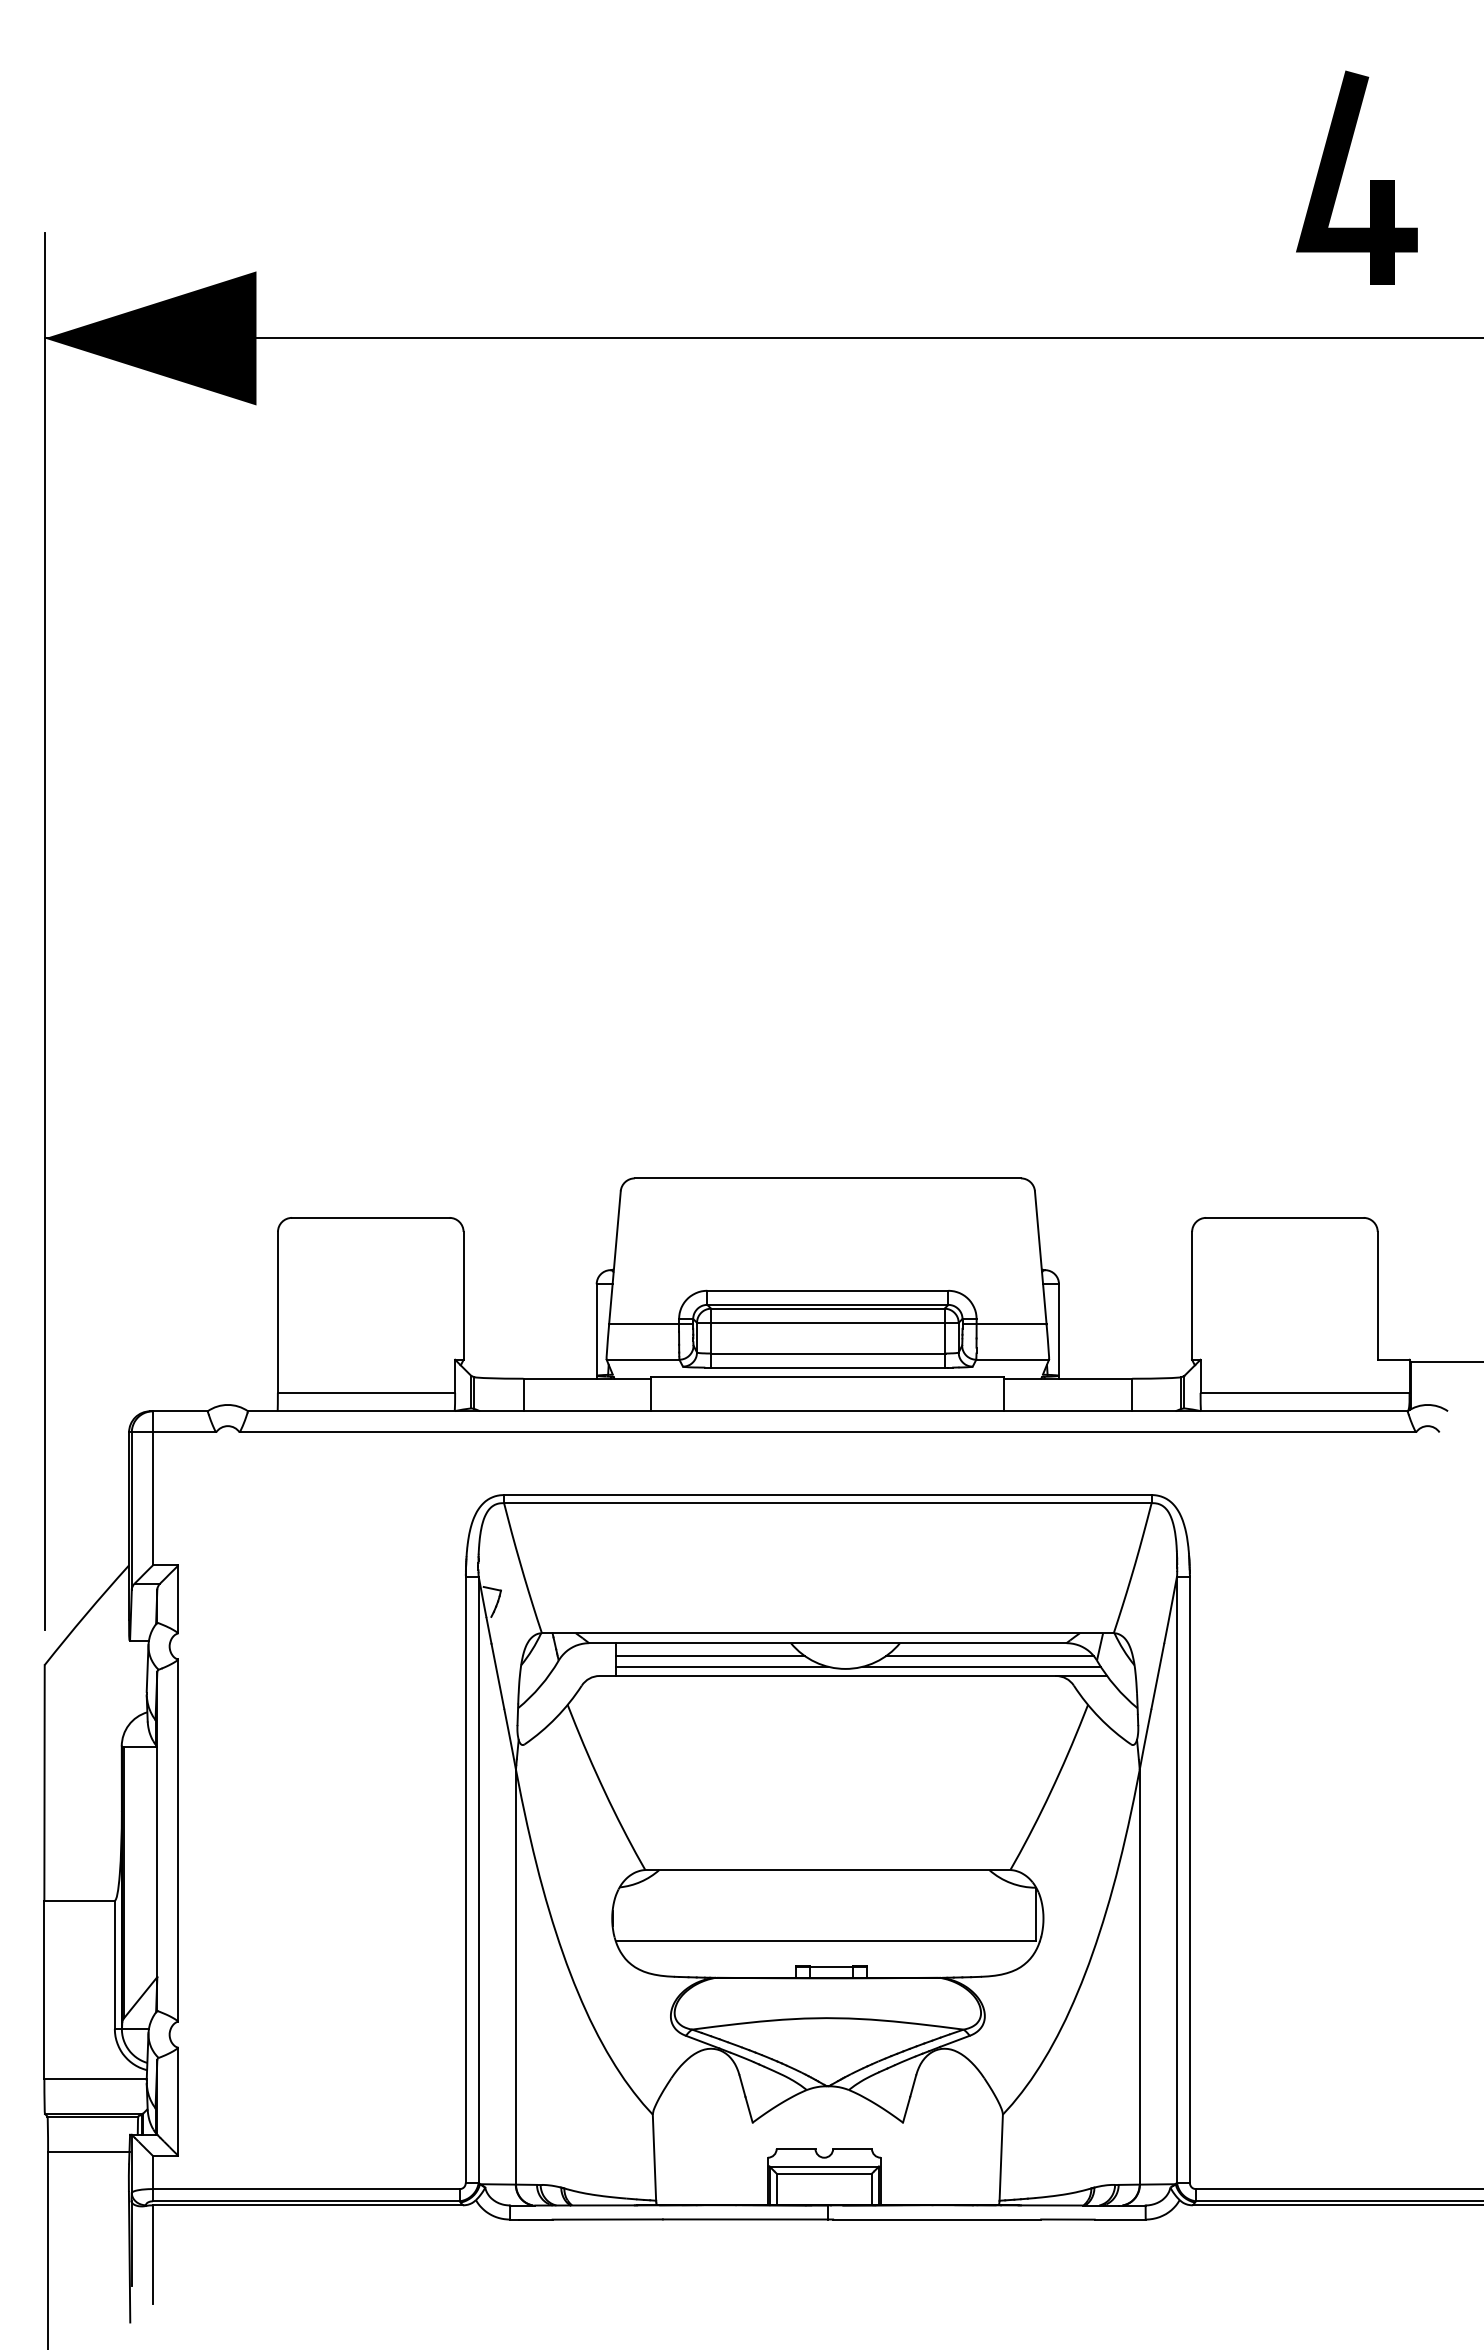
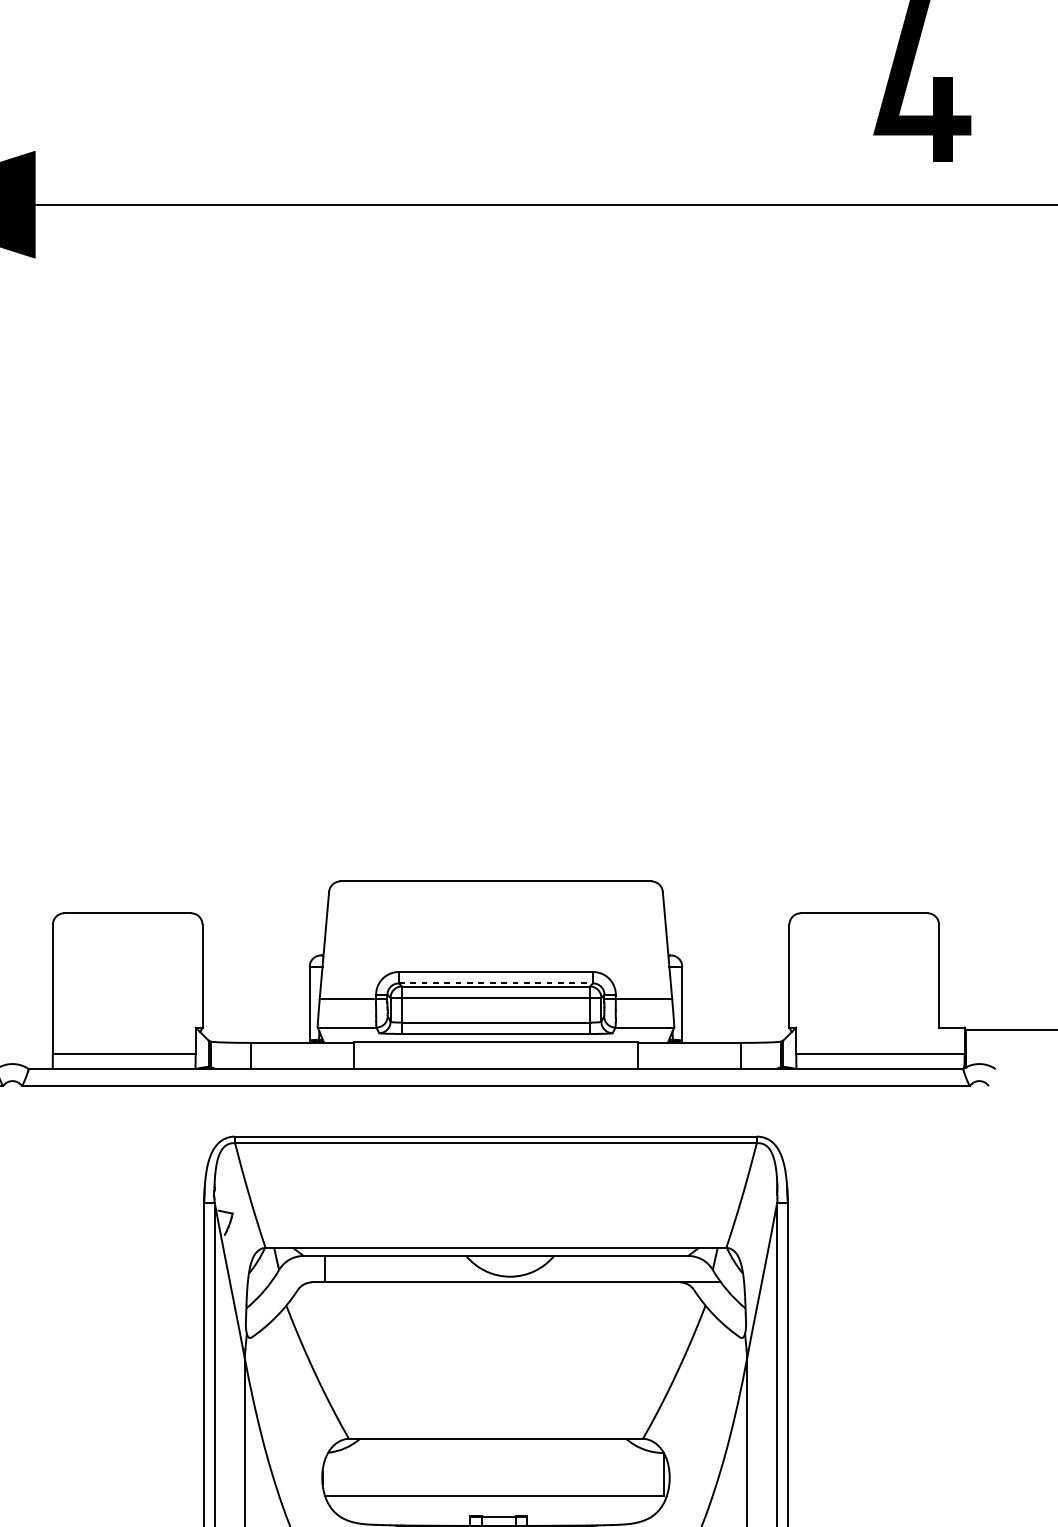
line: (827, 1304) -> (495, 983), solid -> dashed
line: (710, 1656) -> (401, 1266), removed
line: (989, 1656) -> (626, 1266), removed
line: (721, 1666) -> (410, 1274), removed
line: (981, 1666) -> (619, 1274), removed

